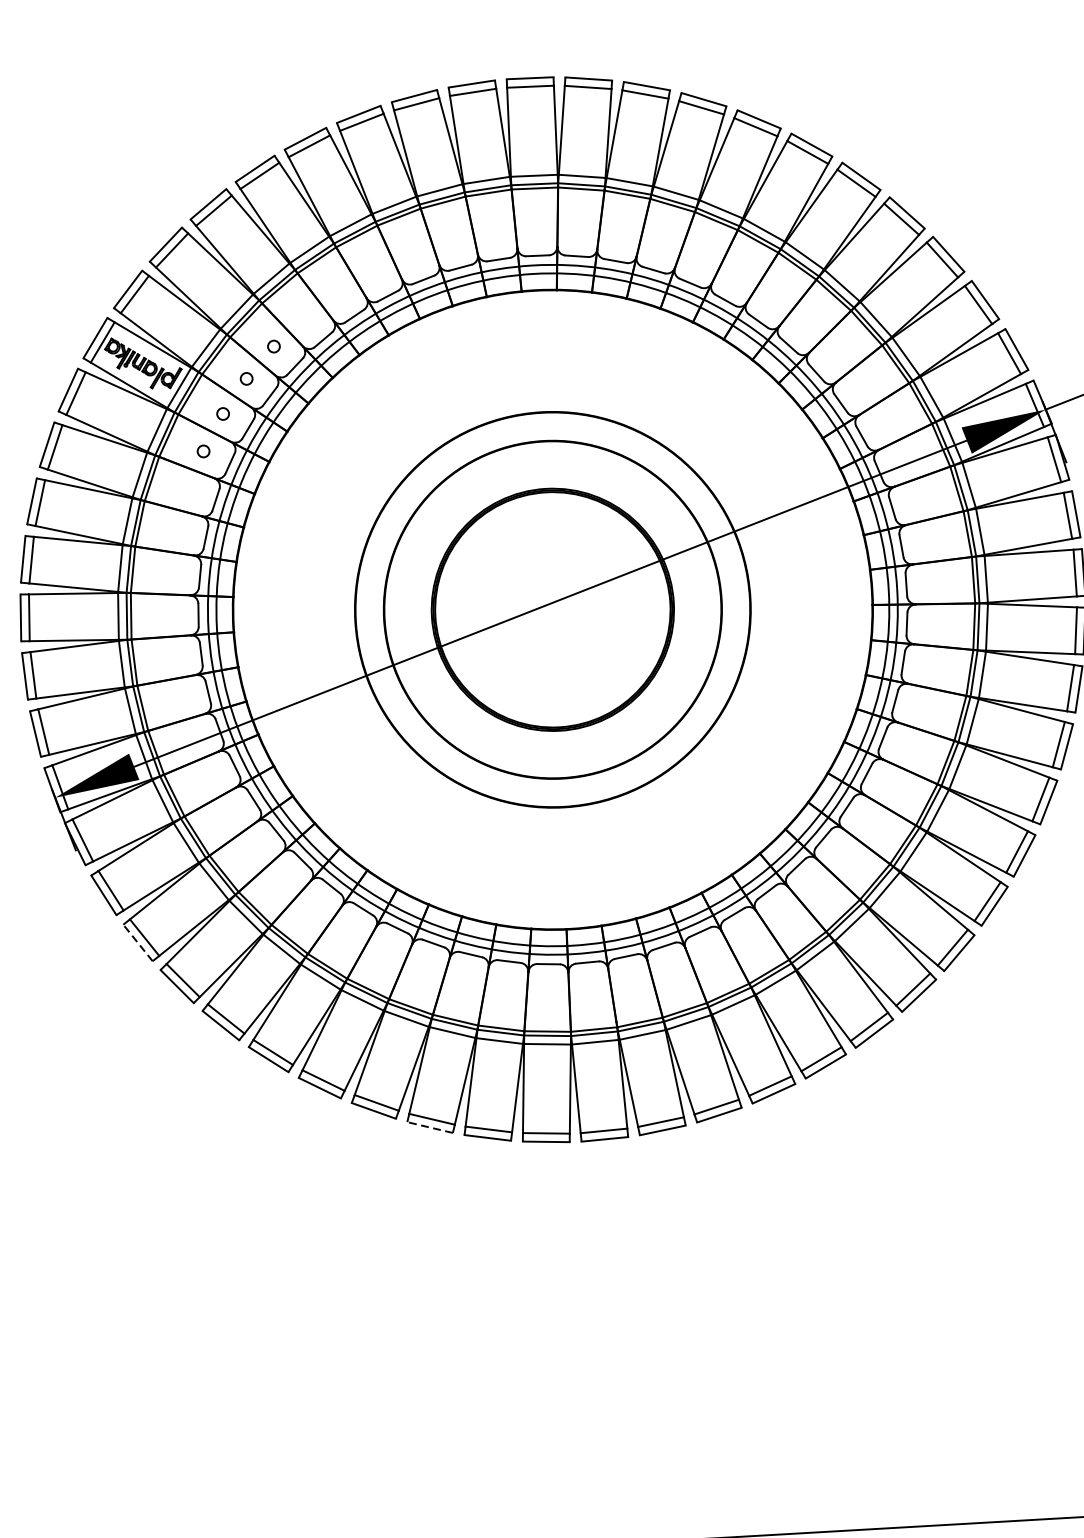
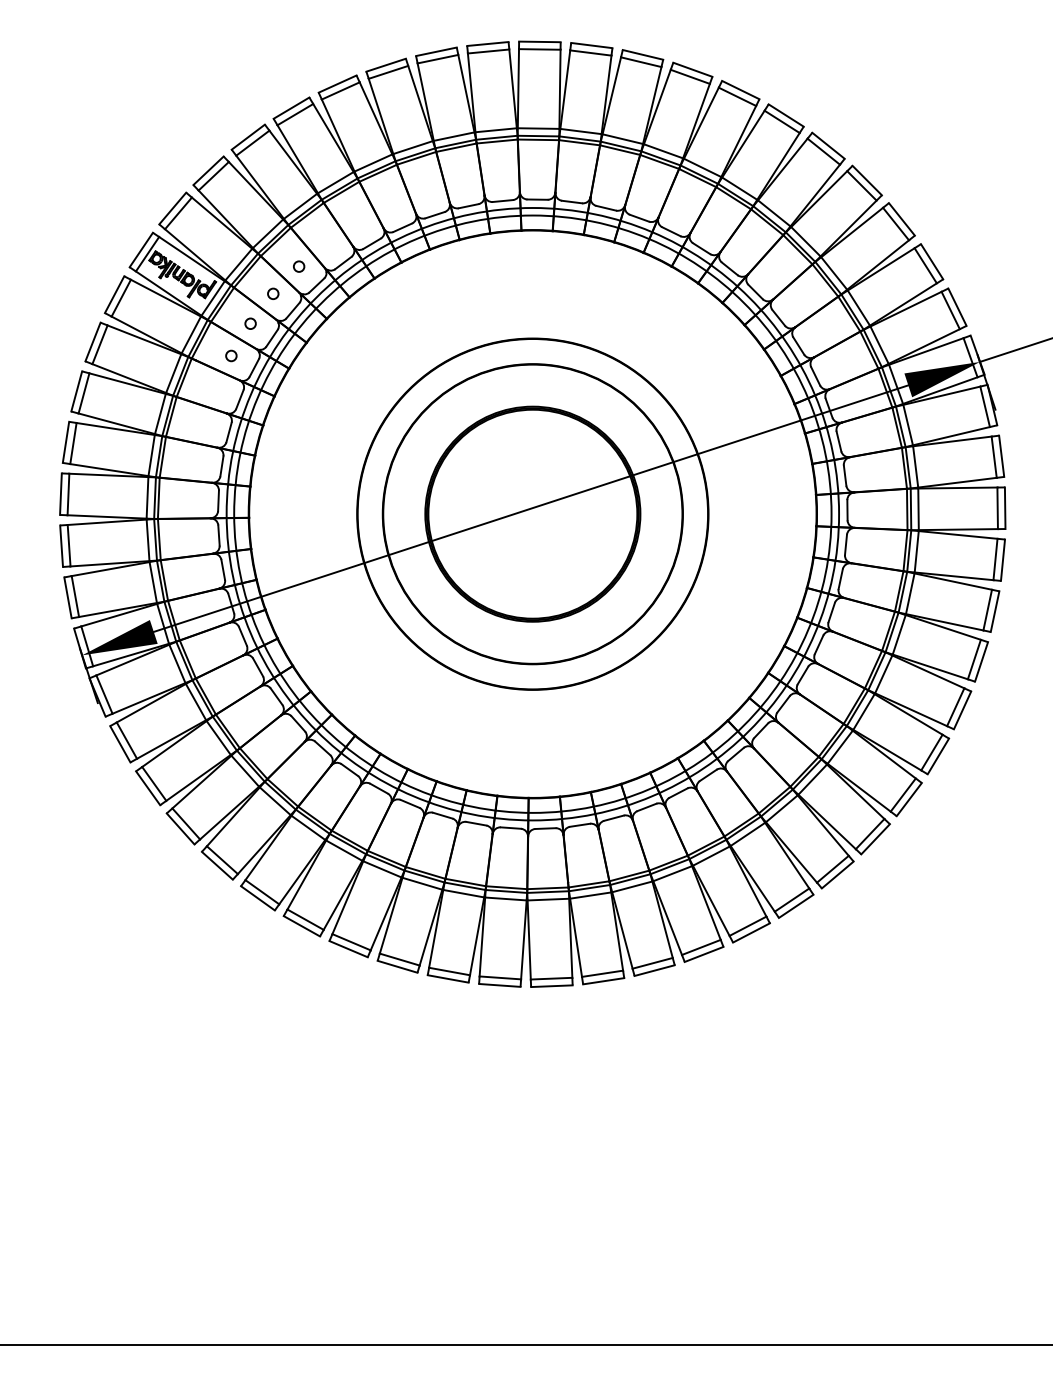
line: (138, 943) -> (148, 788), dashed -> solid
line: (429, 1127) -> (397, 966), dashed -> solid

